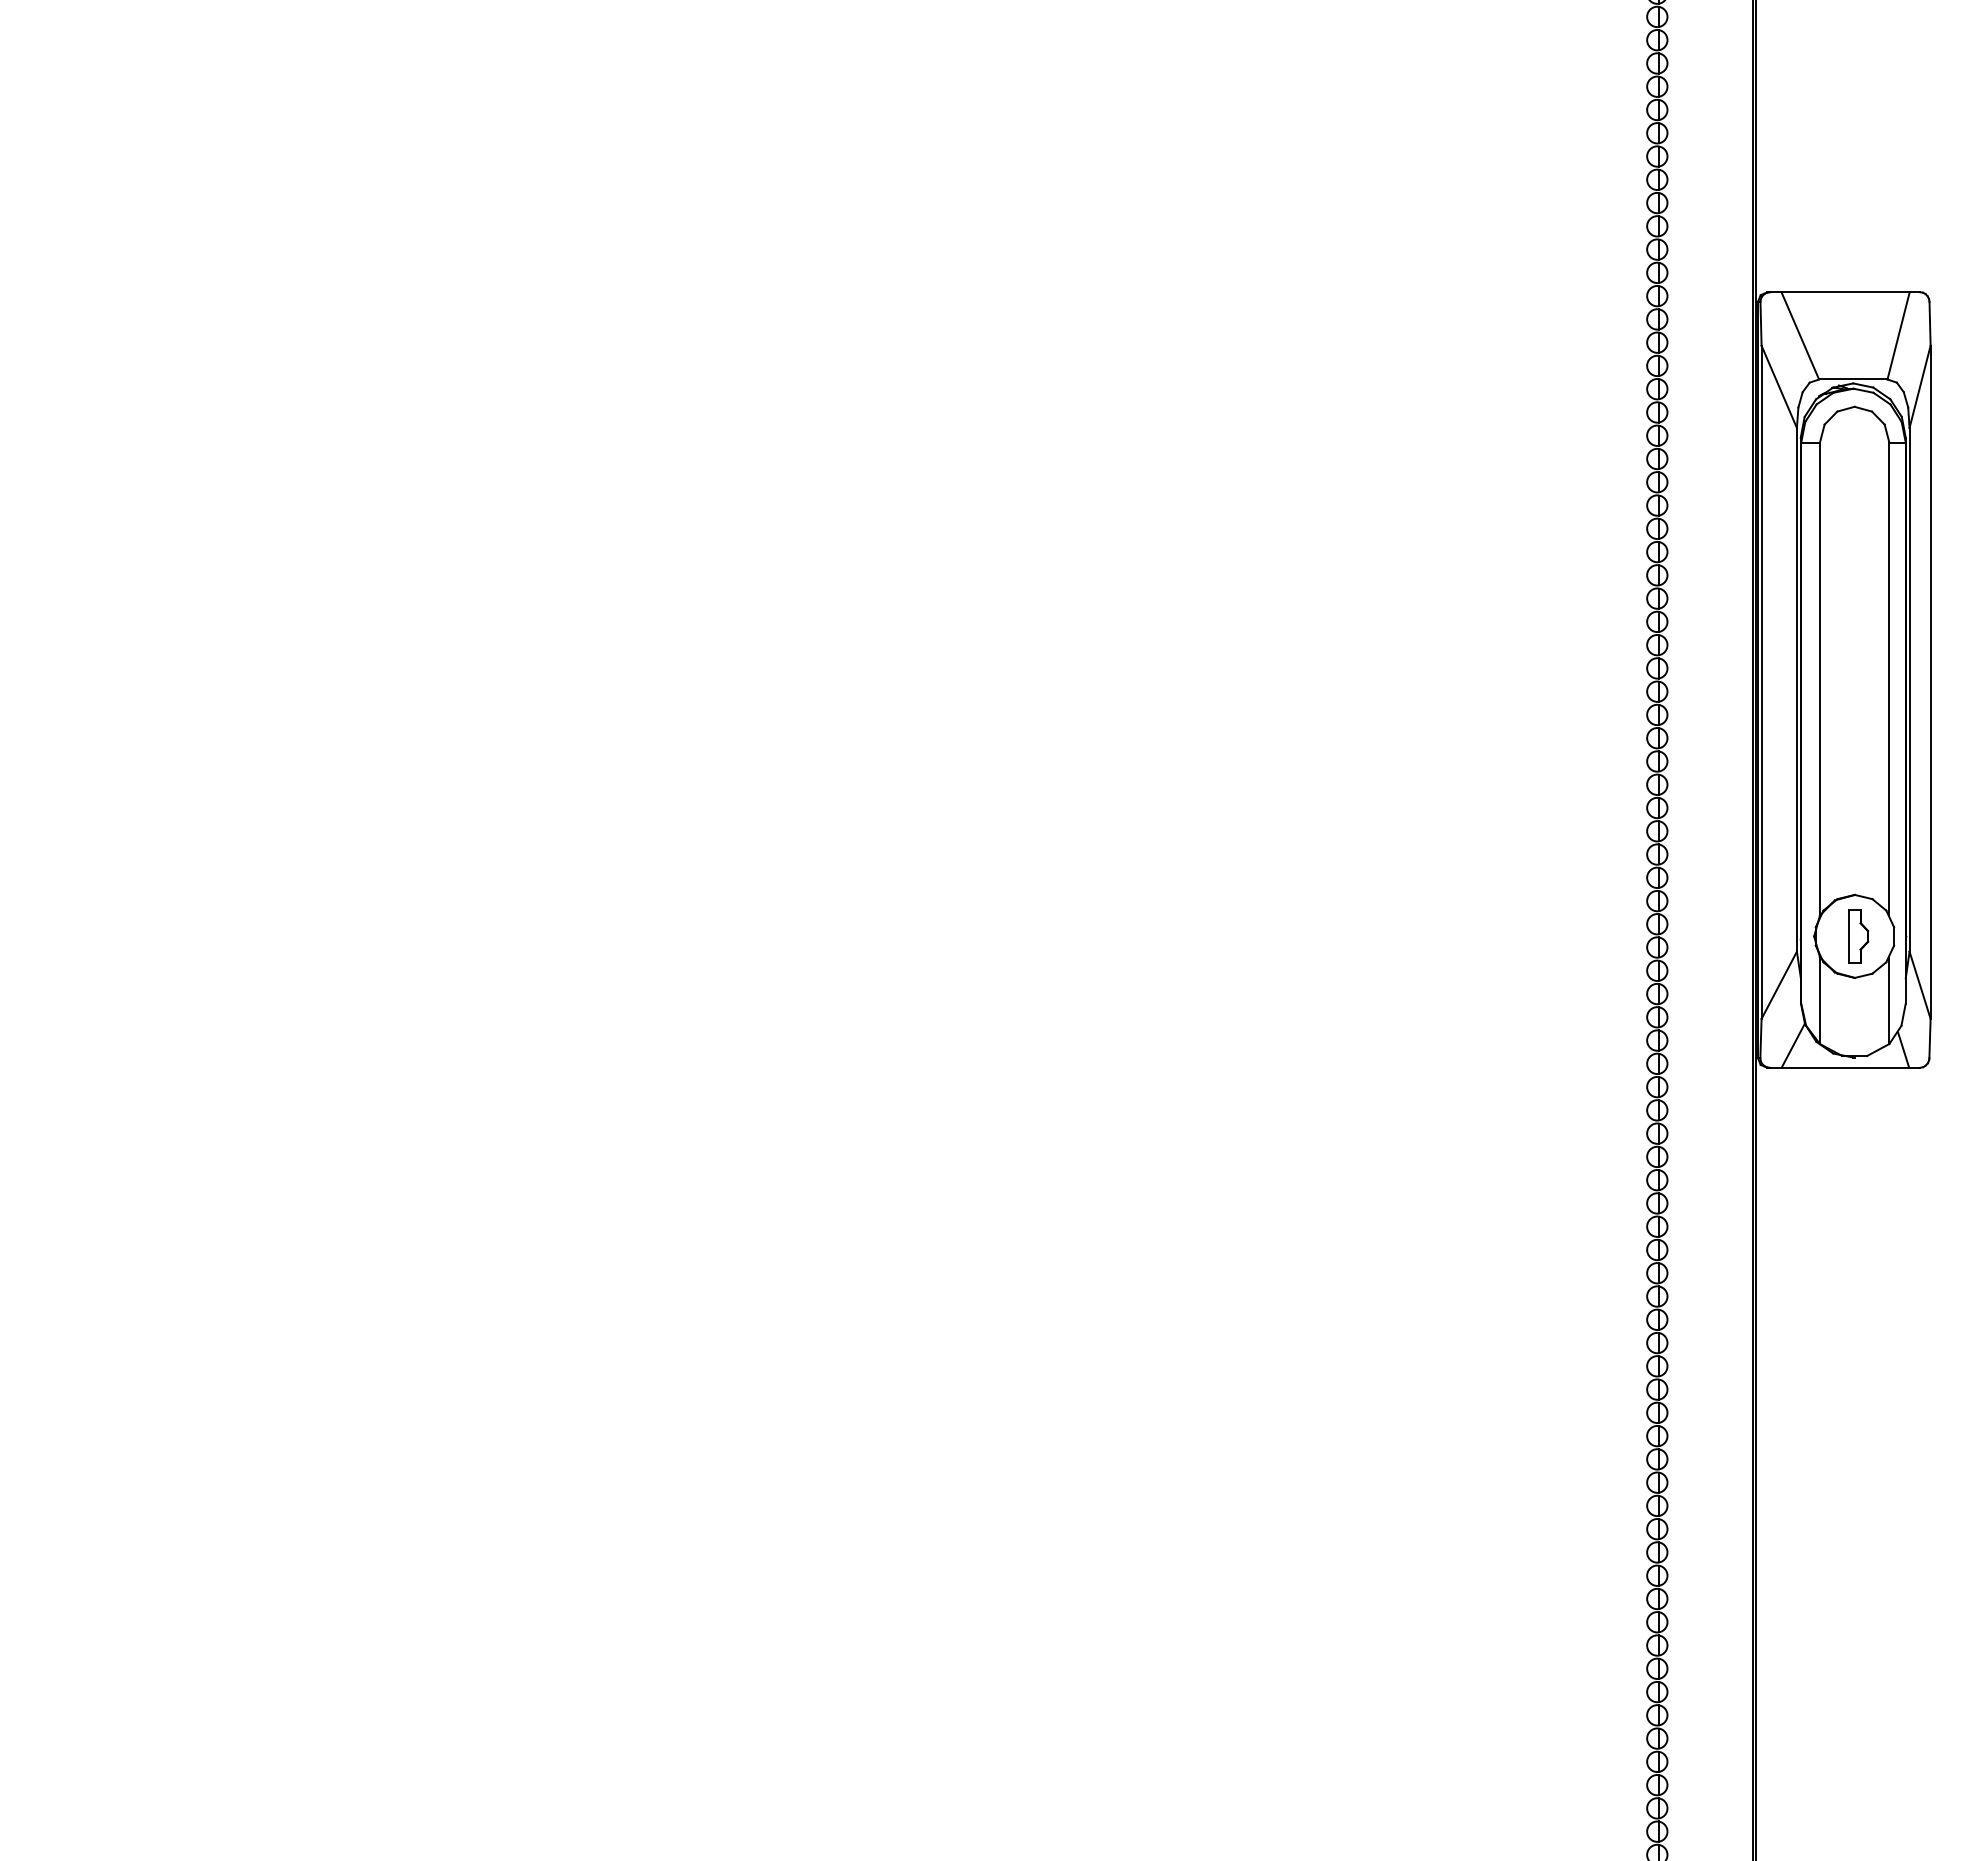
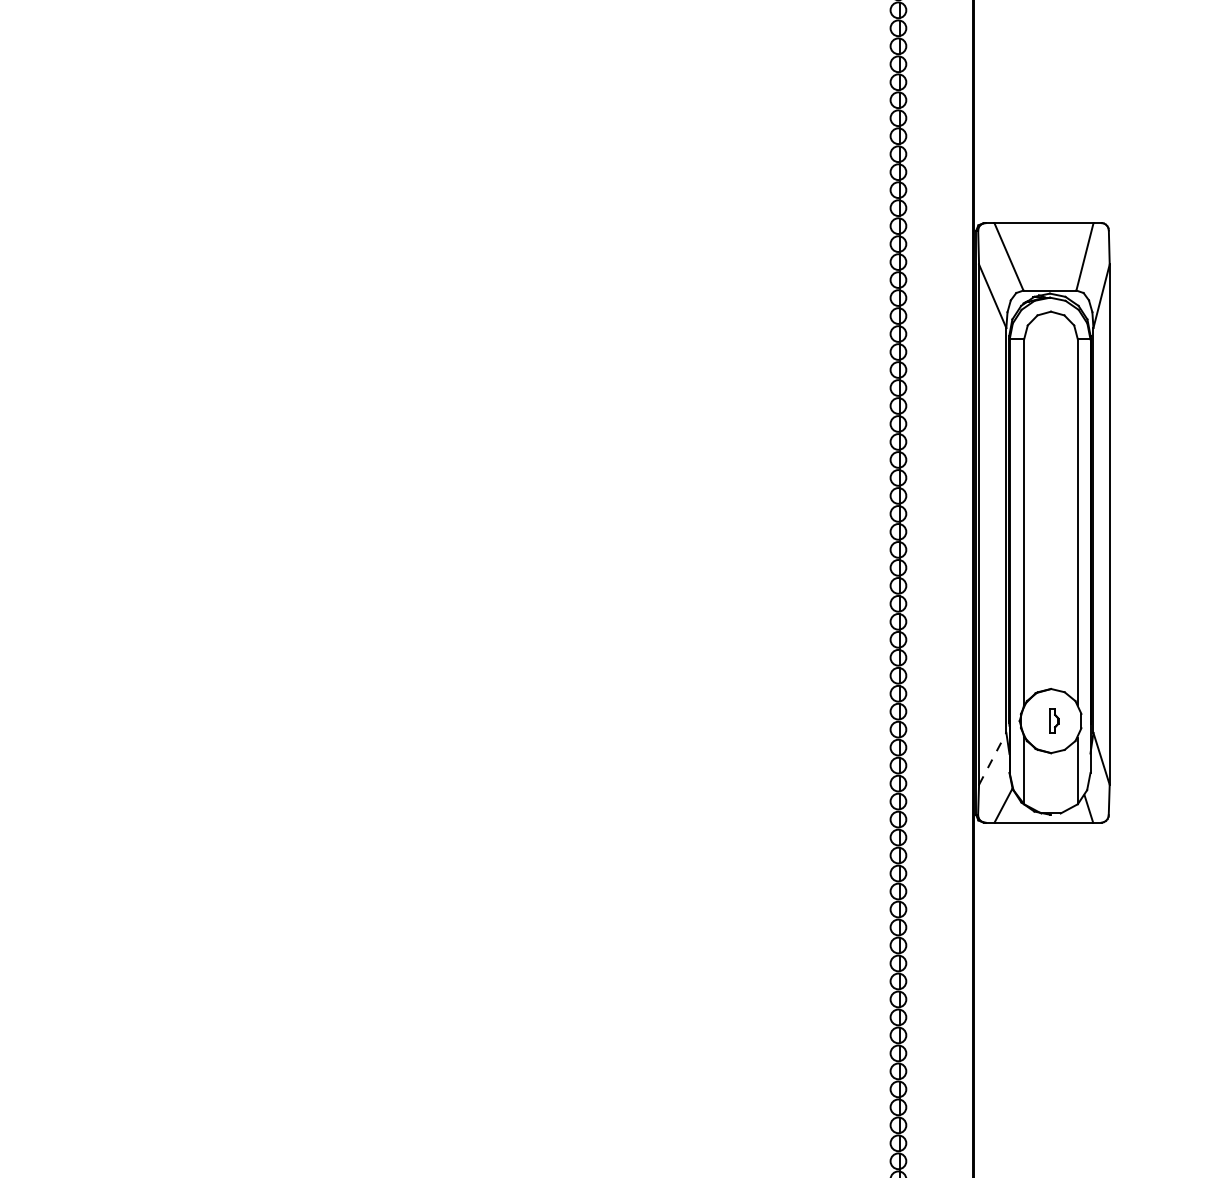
part: (1858, 936) -> (1053, 721), size x0.6
line: (1779, 985) -> (992, 759), solid -> dashed

